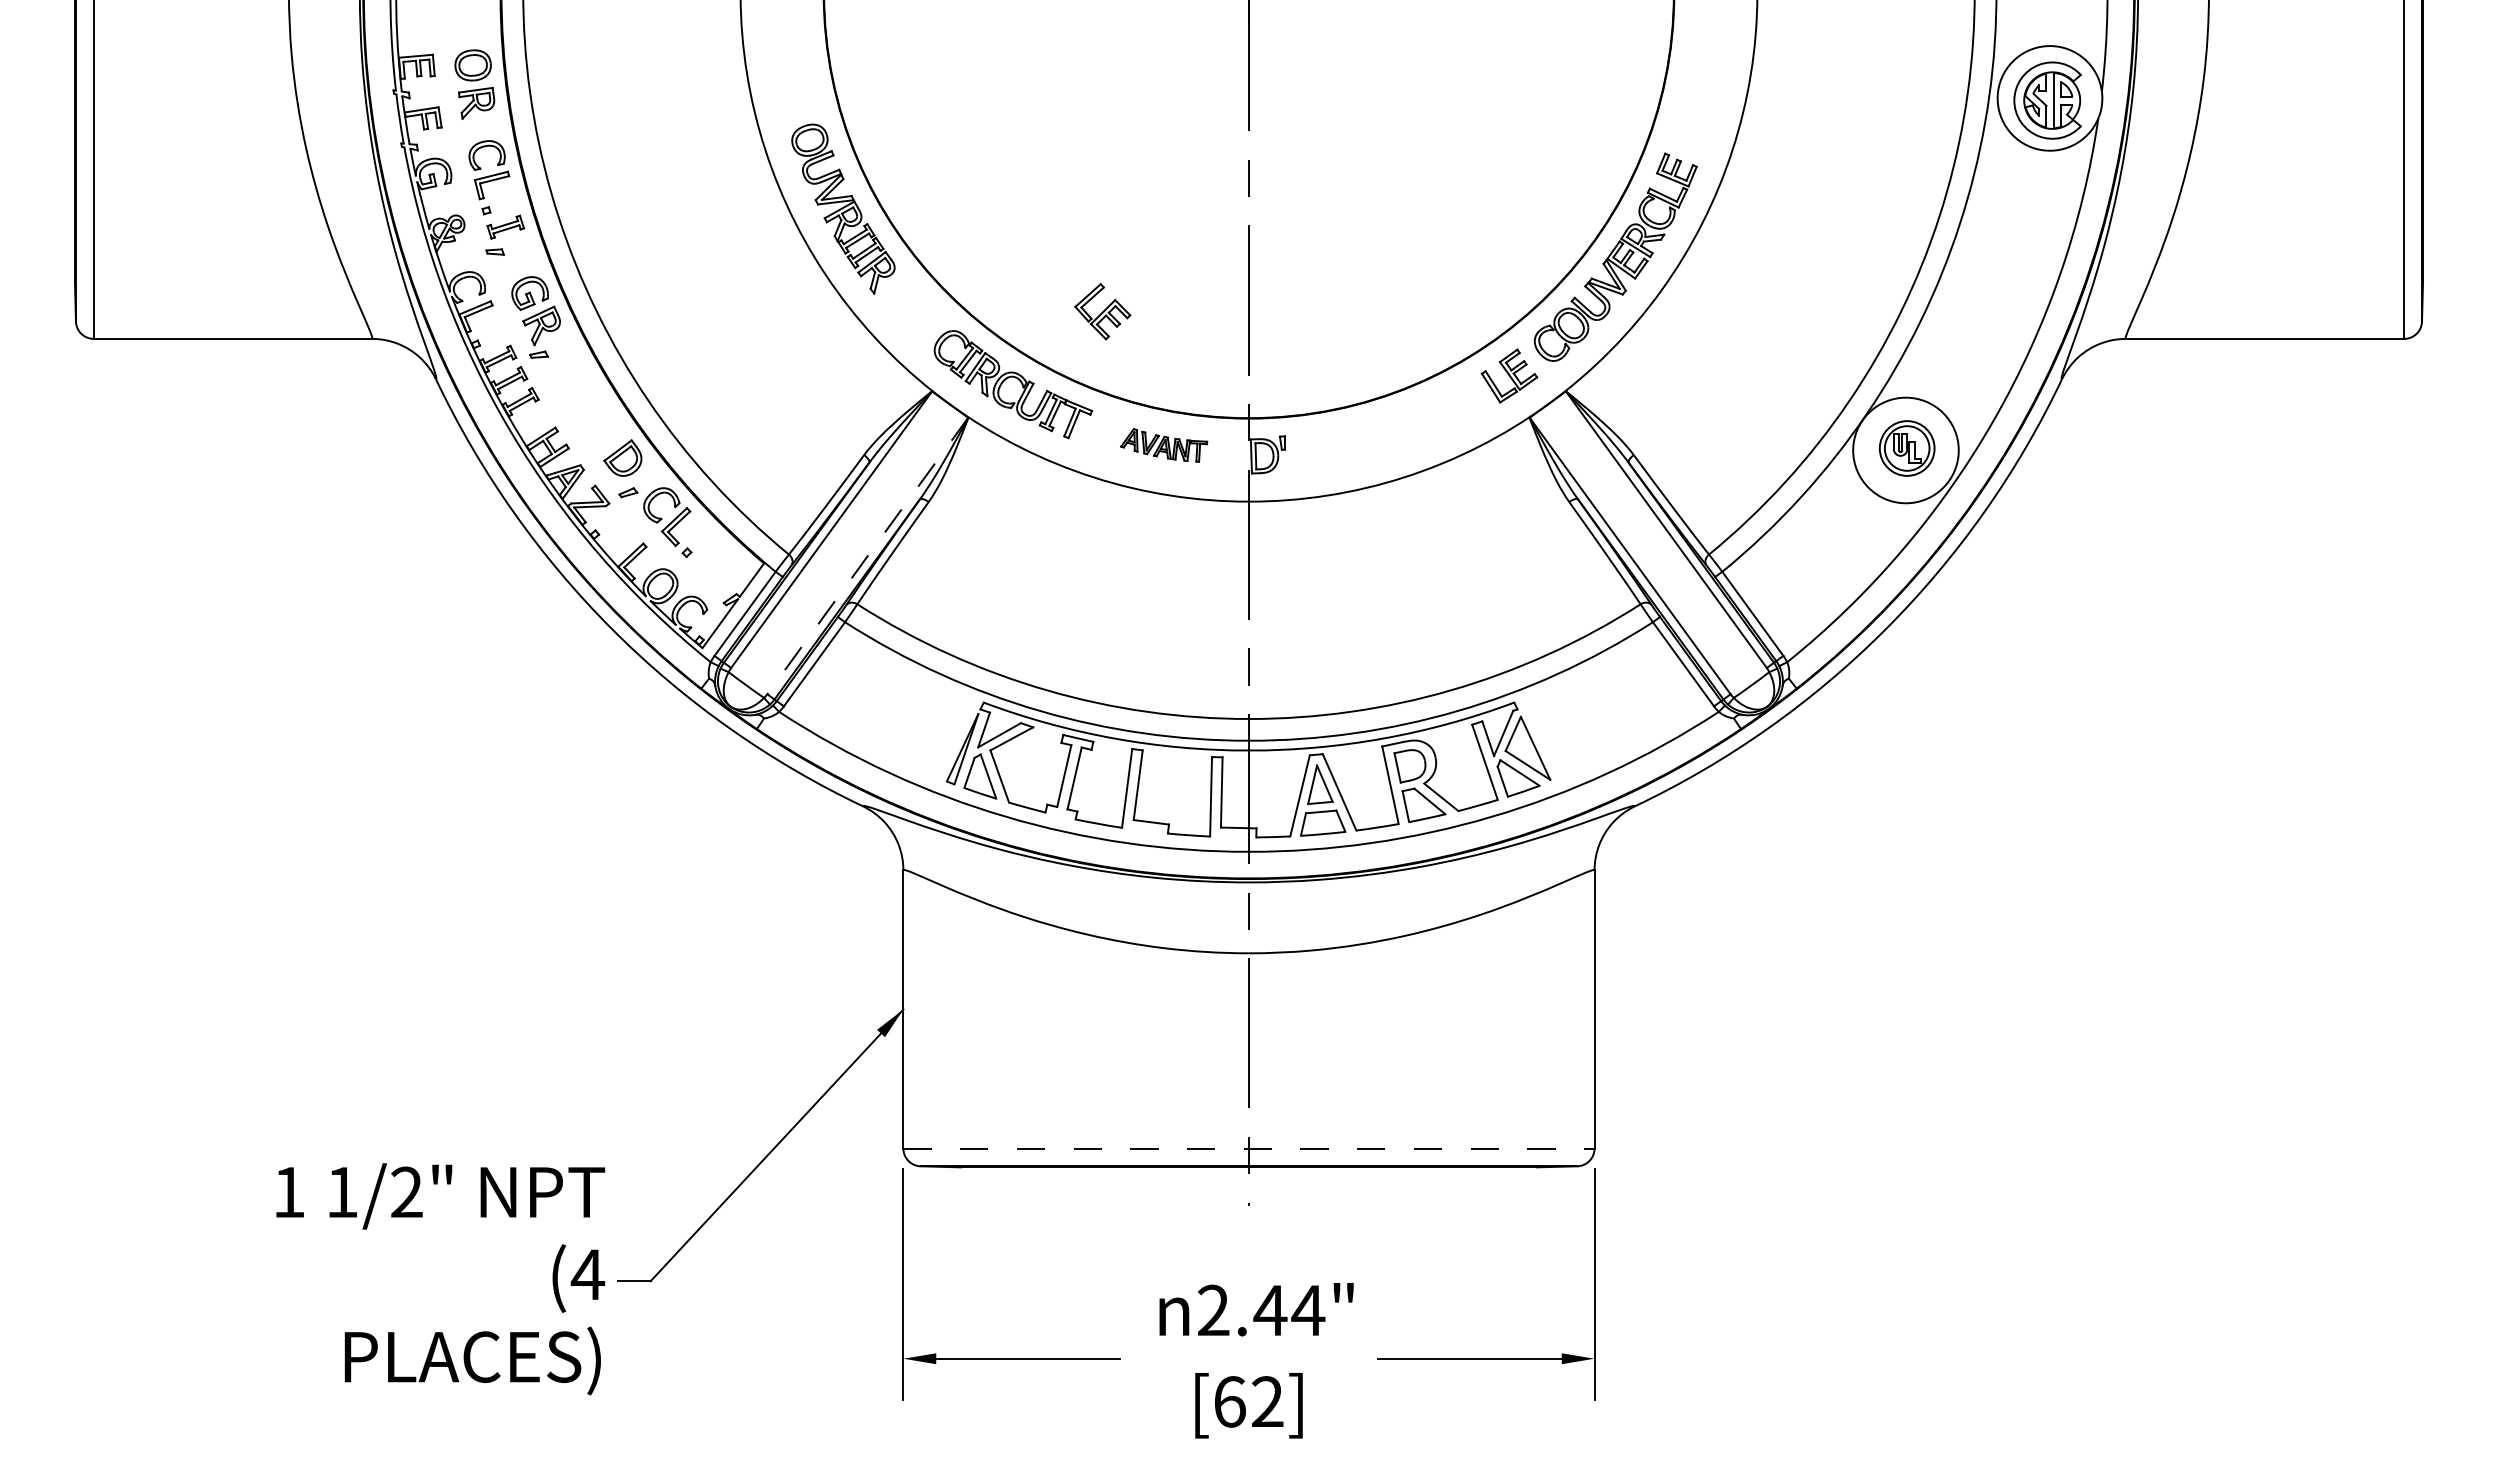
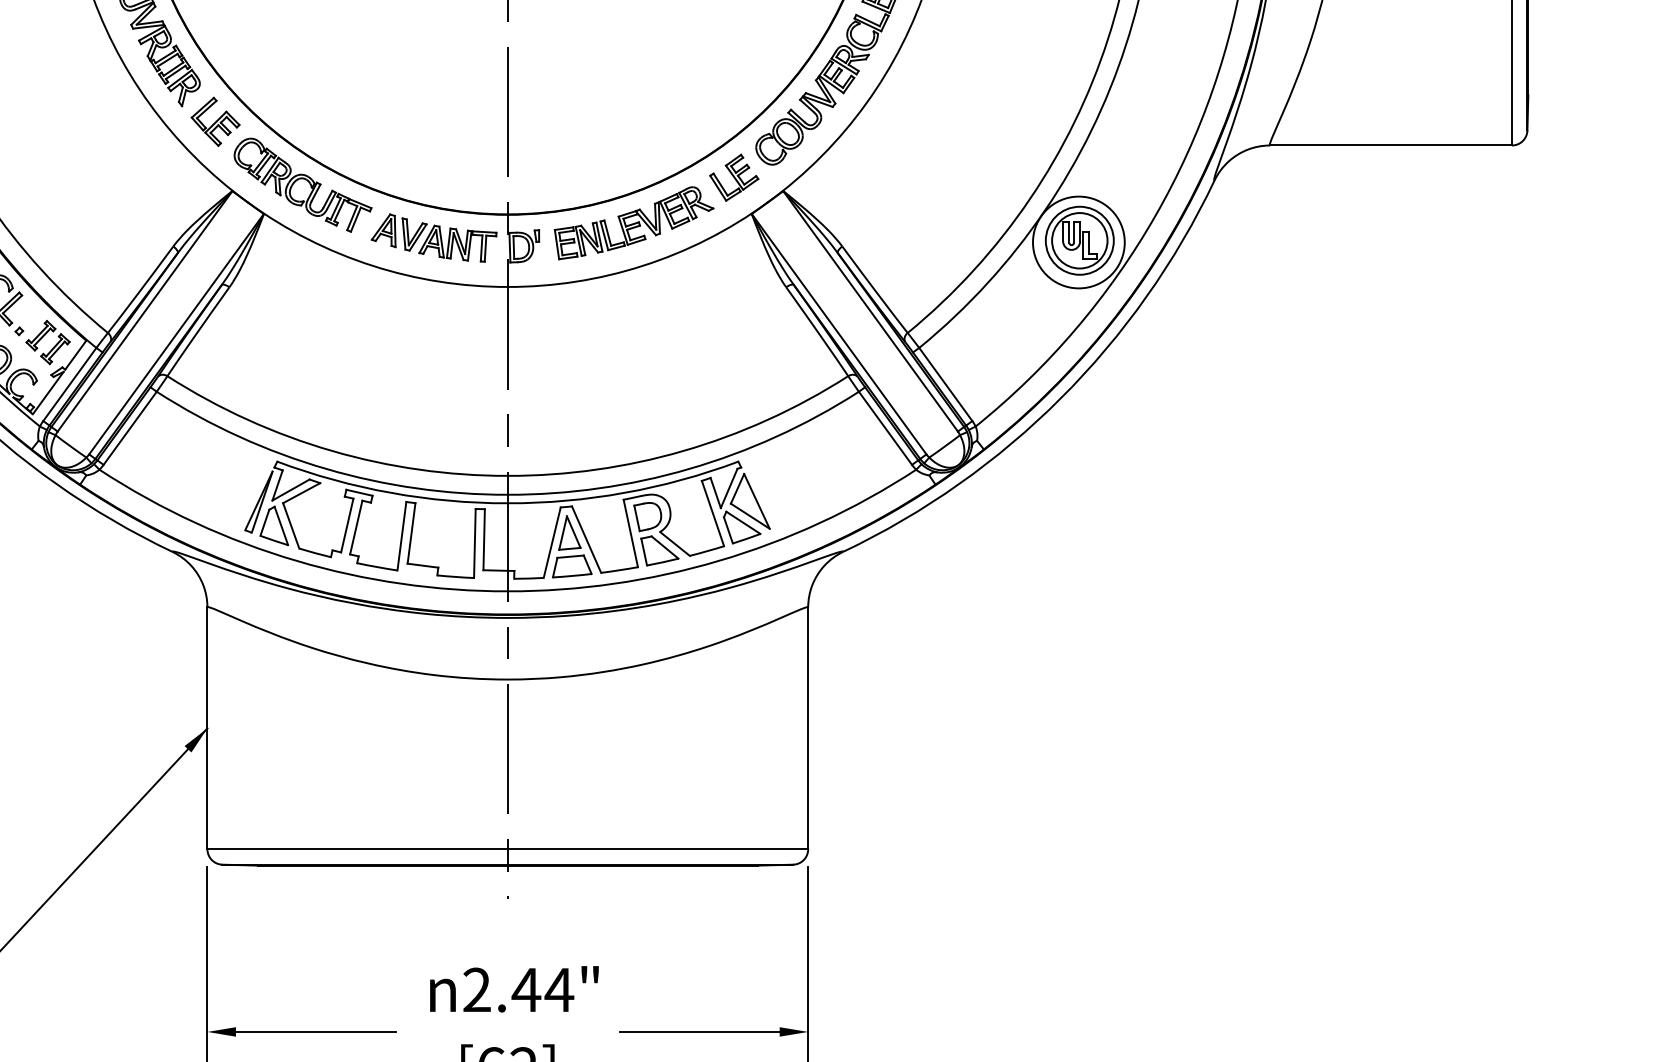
part: (1102, 311) -> (215, 121), moved
part: (1394, 428) -> (634, 223), added
part: (1163, 445) -> (433, 238), size x1.67
part: (1907, 448) -> (1080, 240), size x1.43
line: (867, 556) -> (176, 334), dashed -> solid
part: (714, 559) -> (43, 337), added
line: (1248, 1148) -> (507, 849), dashed -> solid

